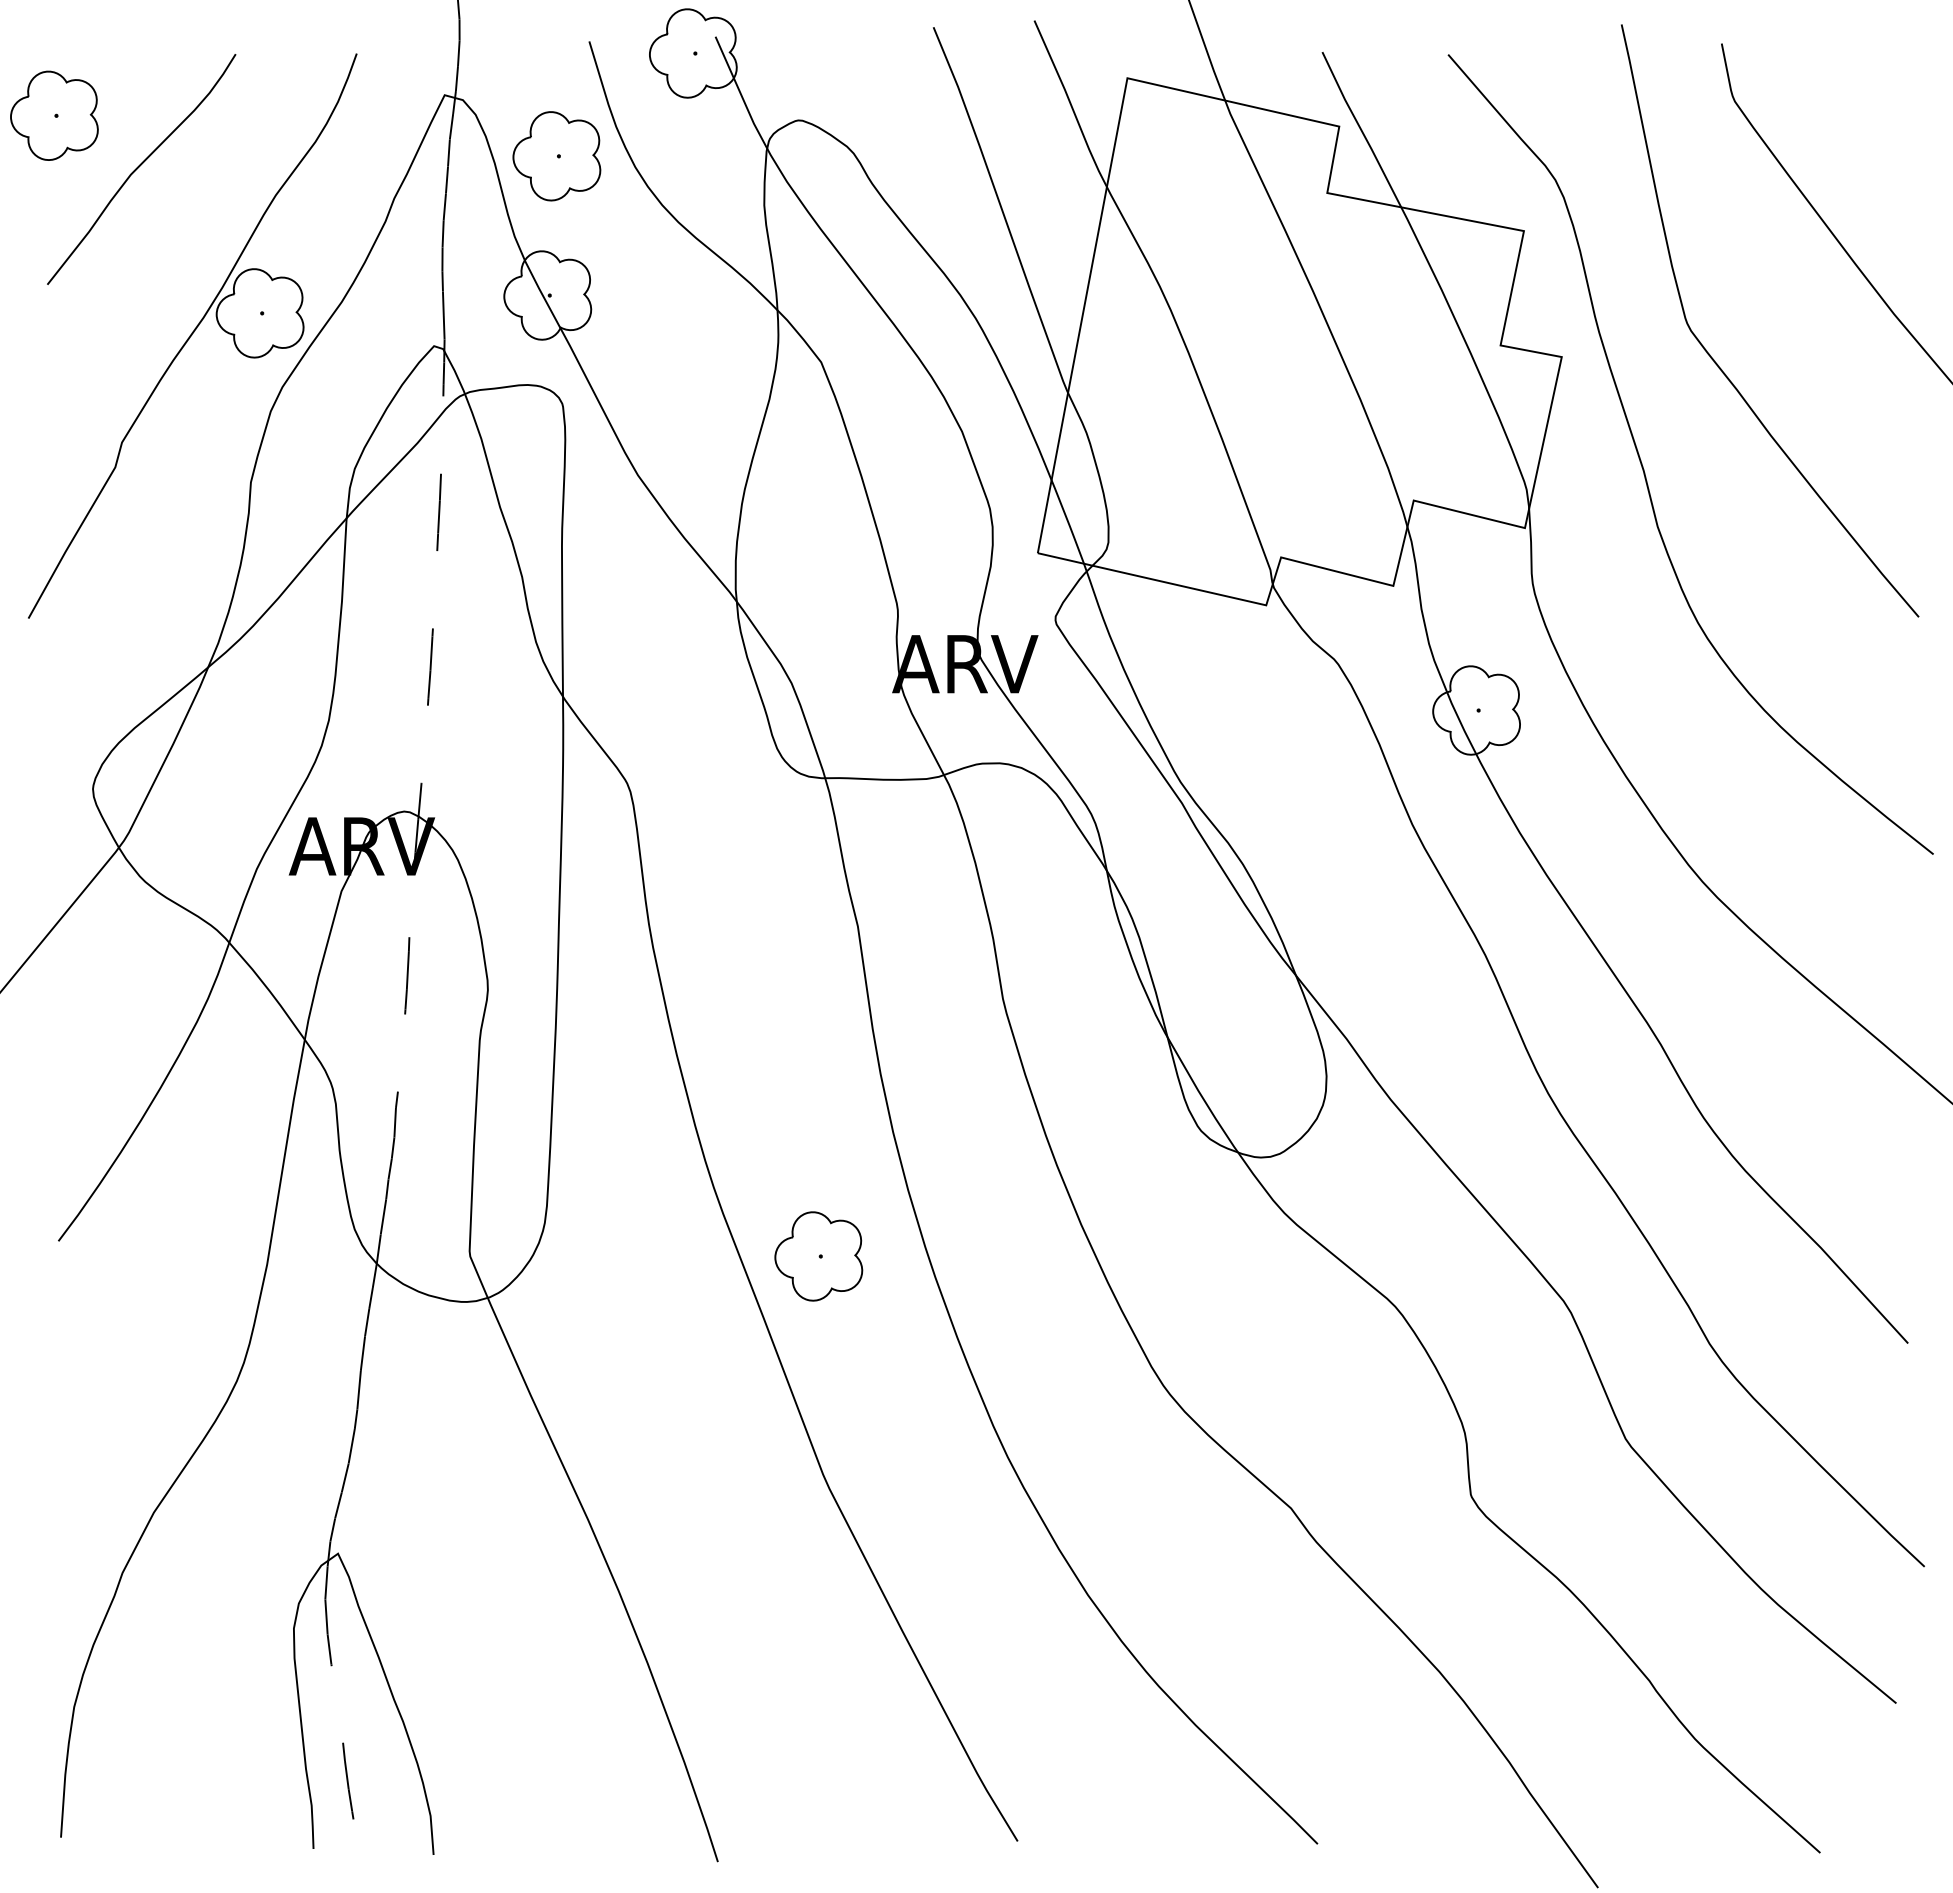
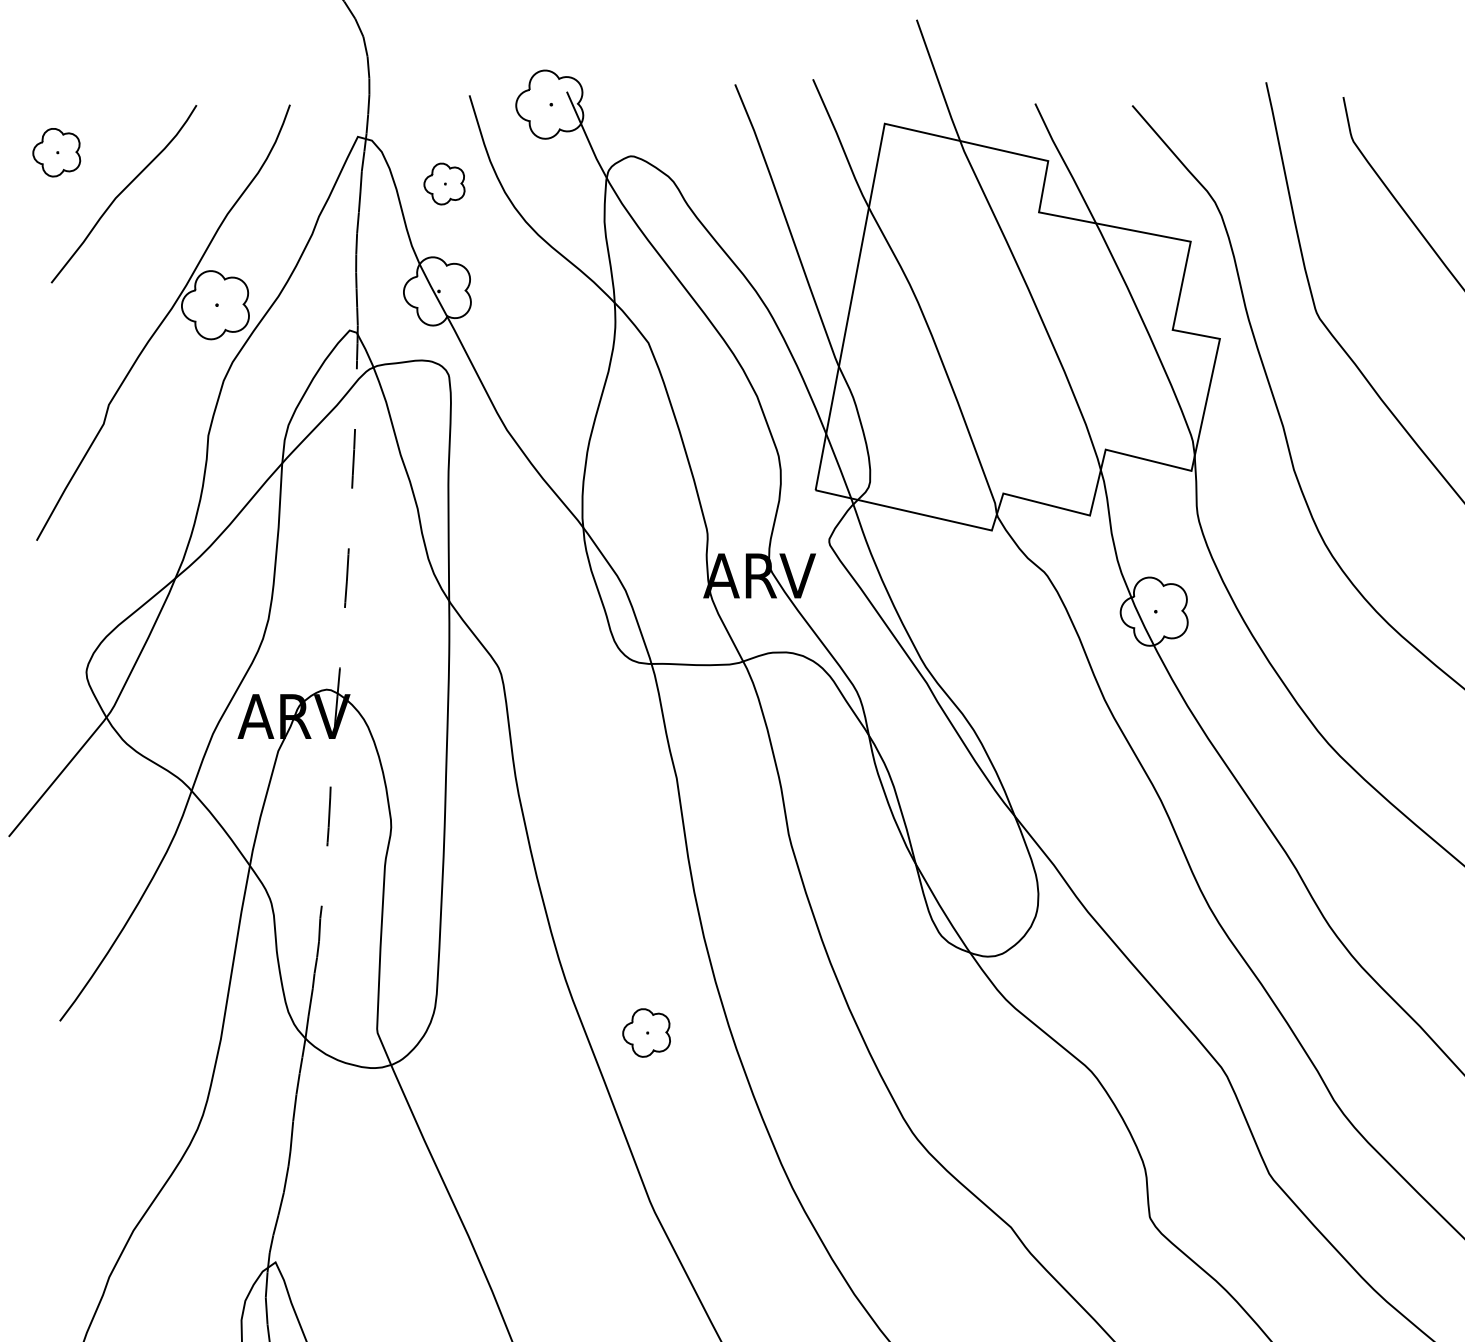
part: (54, 115) -> (56, 152), size x0.7
part: (556, 156) -> (444, 184), size x0.6
part: (818, 1256) -> (646, 1033), size x0.7

